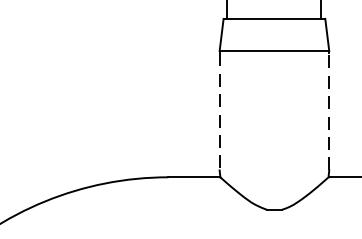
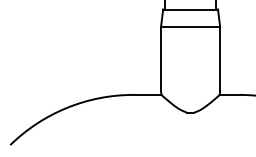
line: (220, 111) -> (161, 59), dashed -> solid
line: (329, 111) -> (220, 59), dashed -> solid

